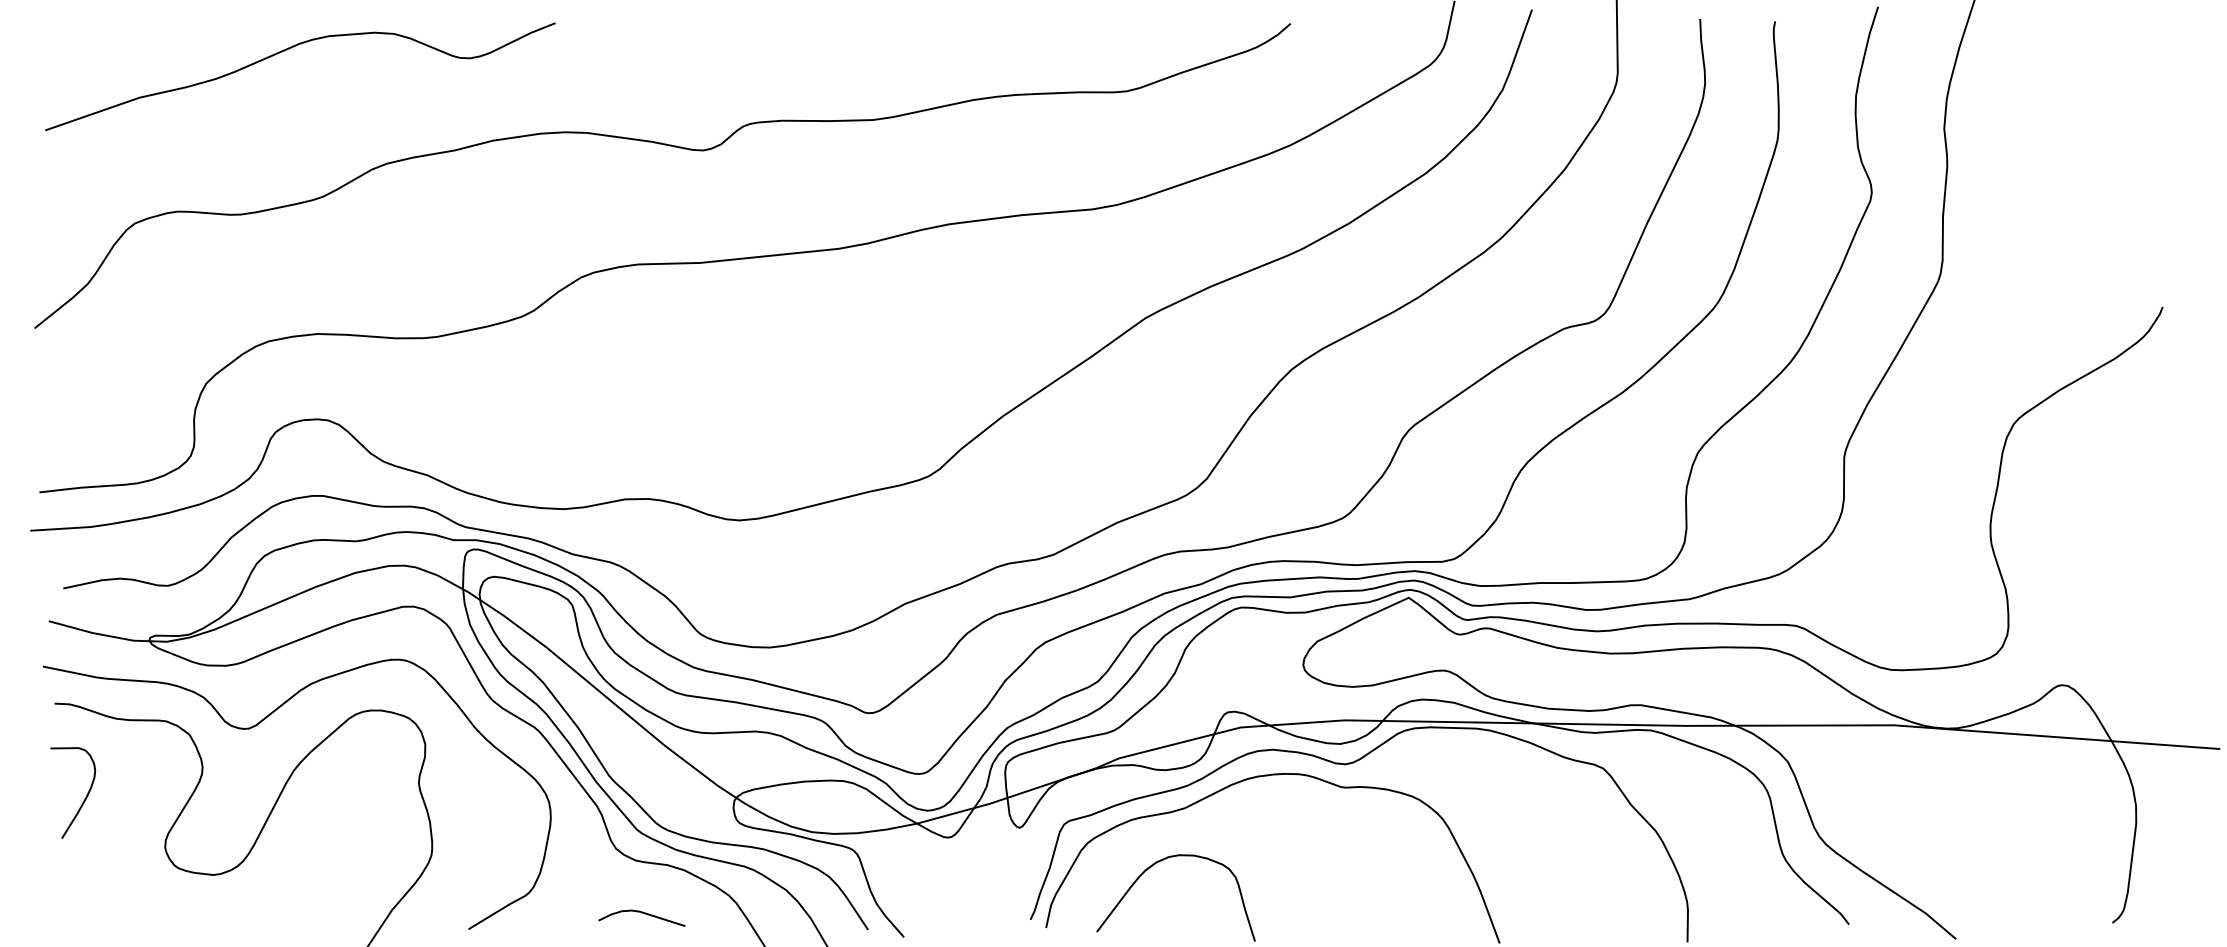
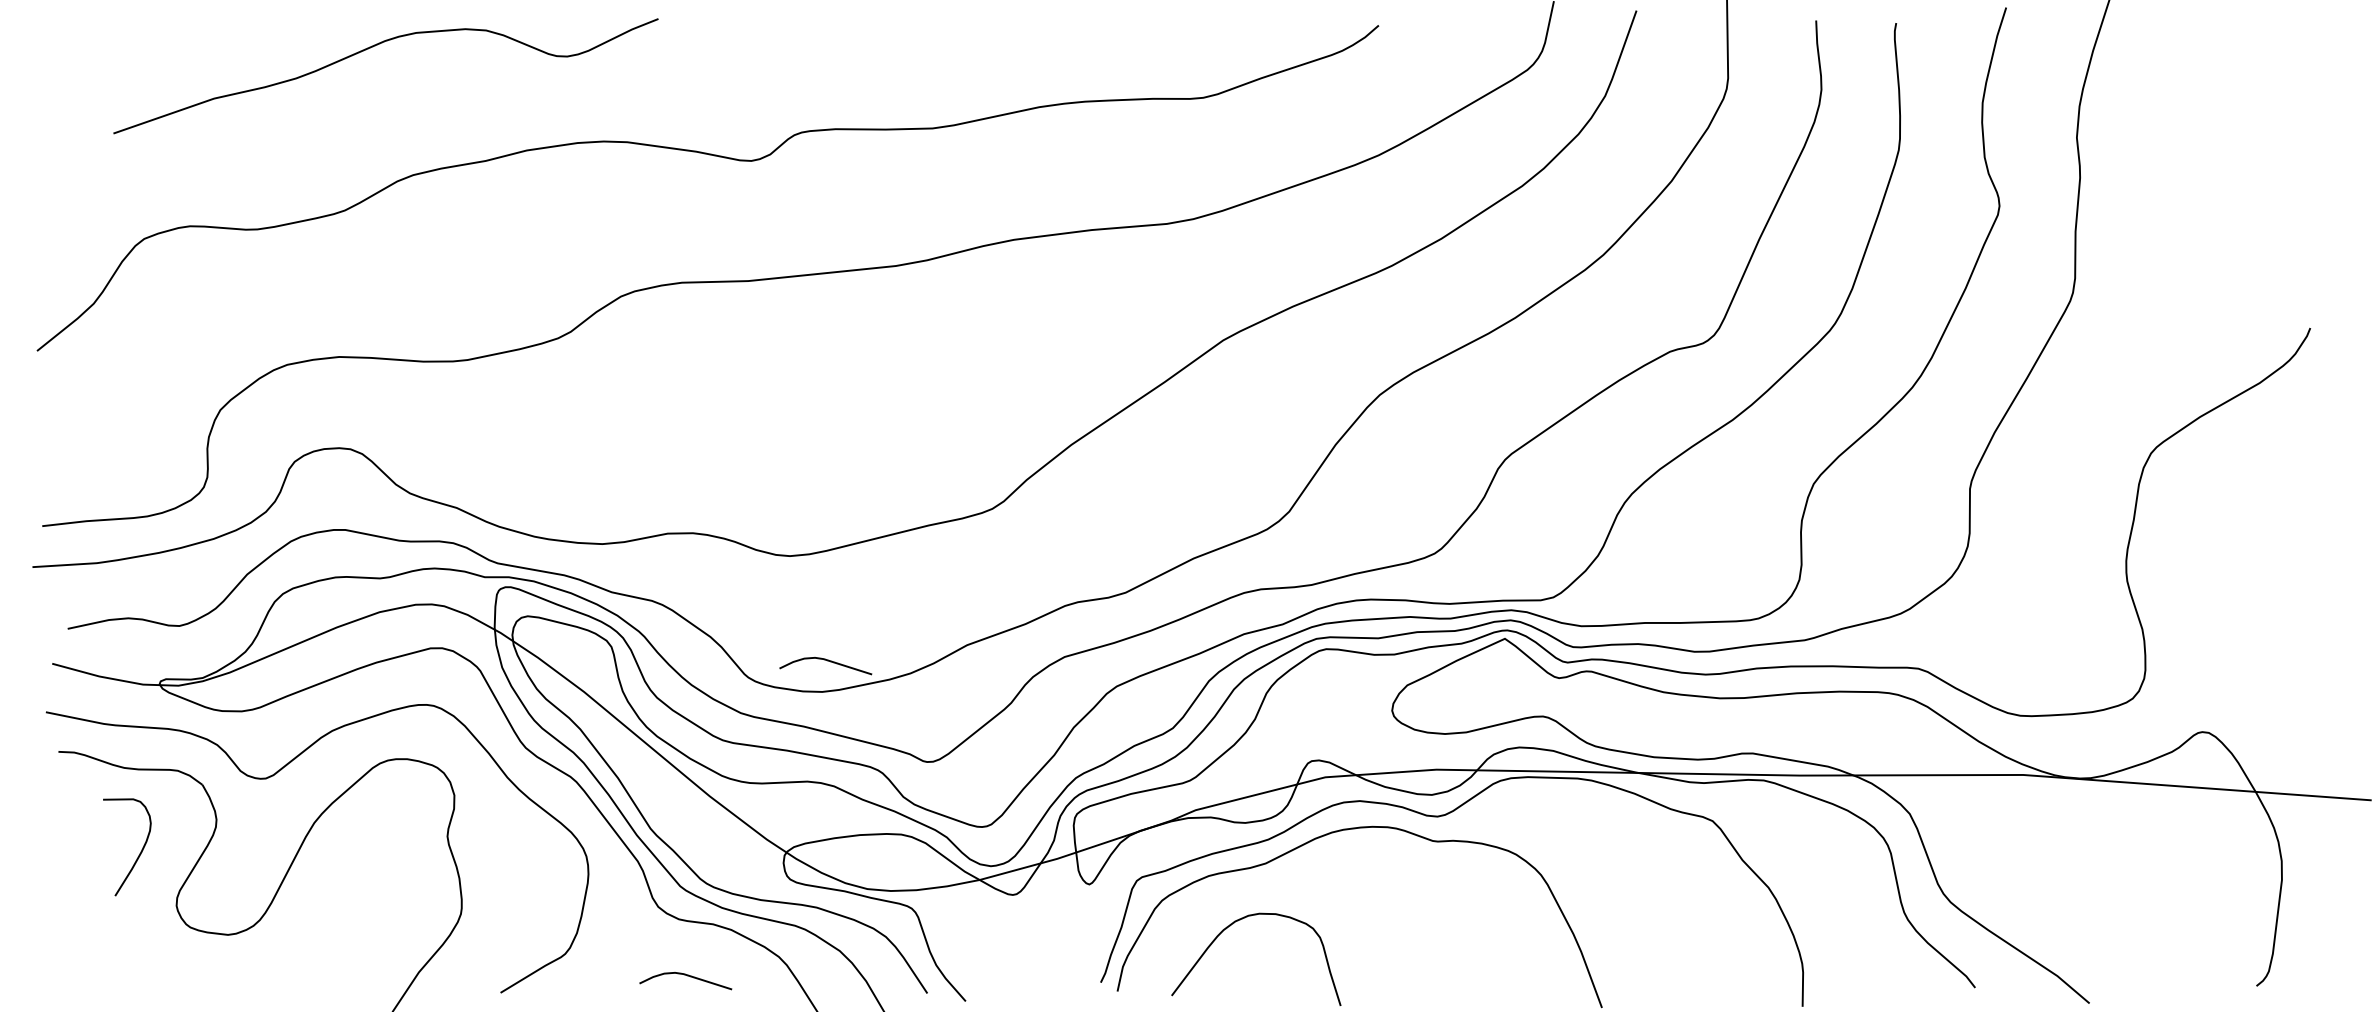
curve: (288, 49) -> (373, 47), moved
curve: (774, 619) -> (827, 661), added
curve: (84, 798) -> (139, 853), moved

